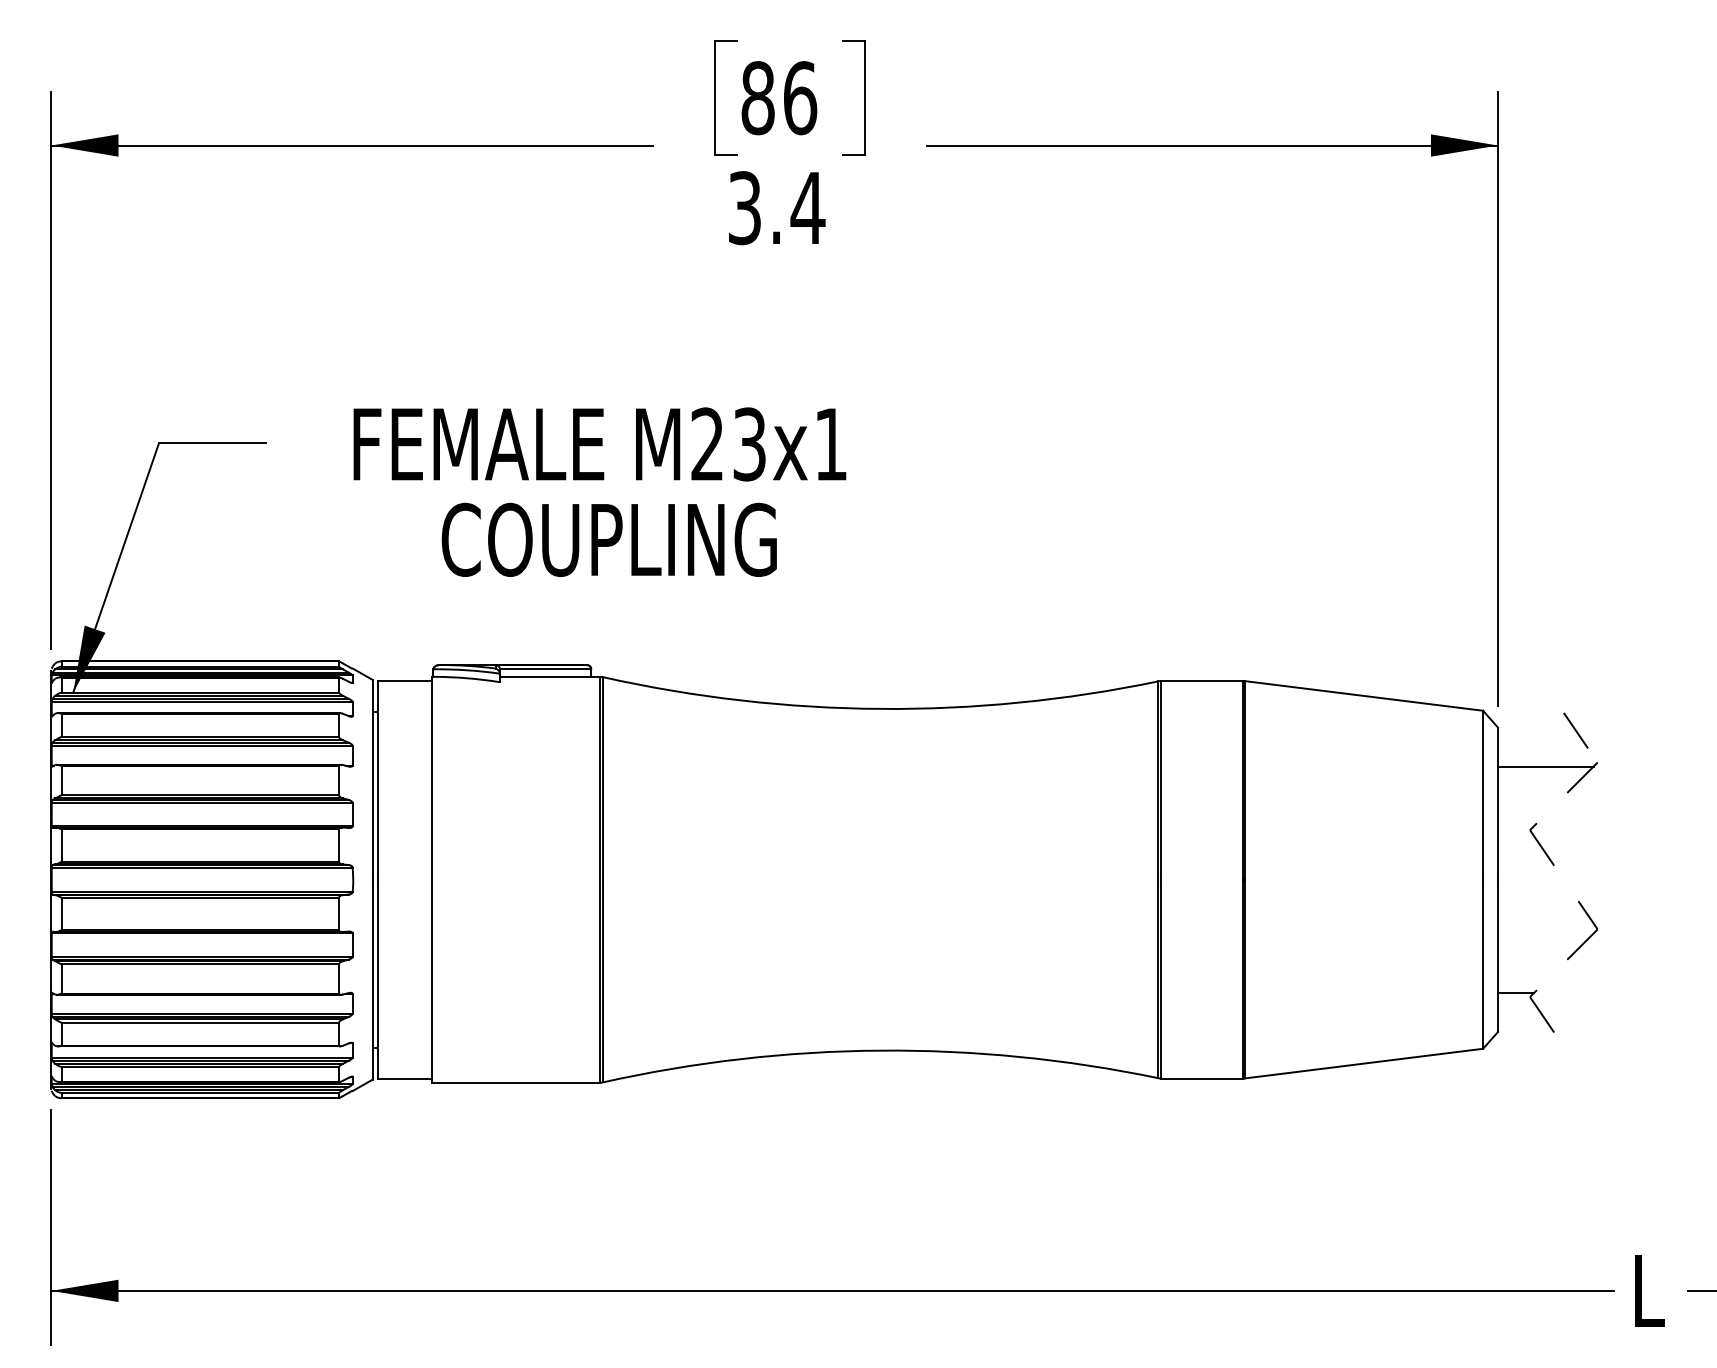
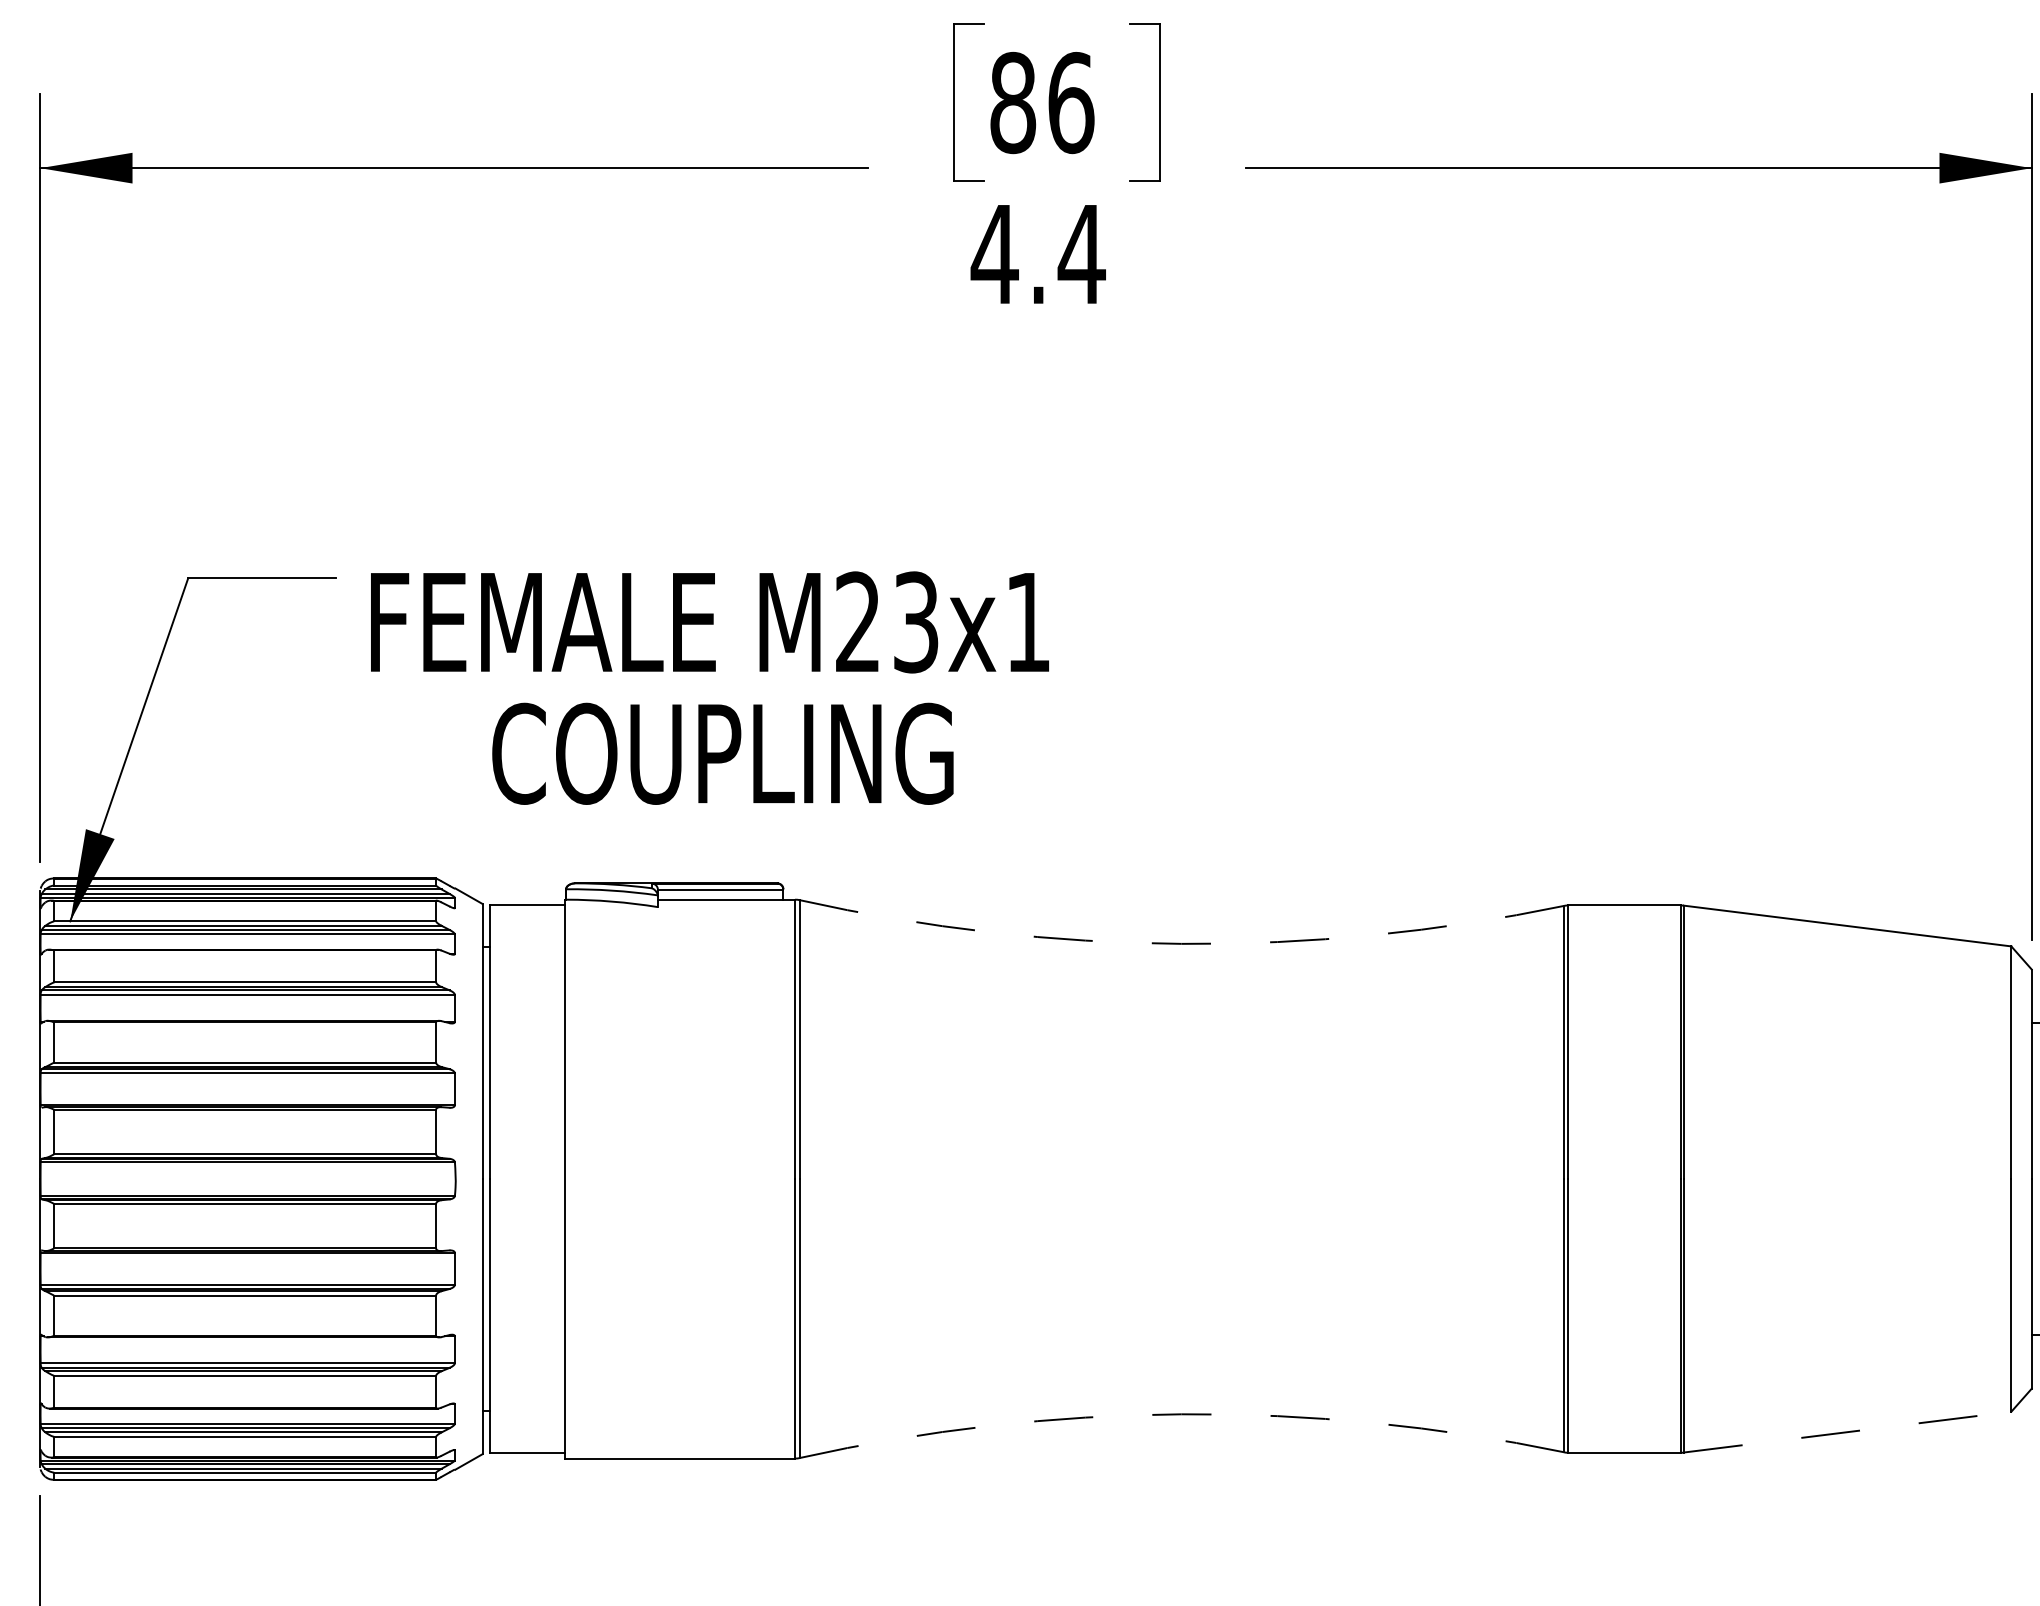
text: (744, 208) -> (994, 254), 3.4 -> 4.4
text: (599, 491) -> (709, 687), moved
arc: (880, 708) -> (1181, 943), solid -> dashed
arc: (880, 1050) -> (1181, 1414), solid -> dashed
line: (1364, 1063) -> (1848, 1432), solid -> dashed

